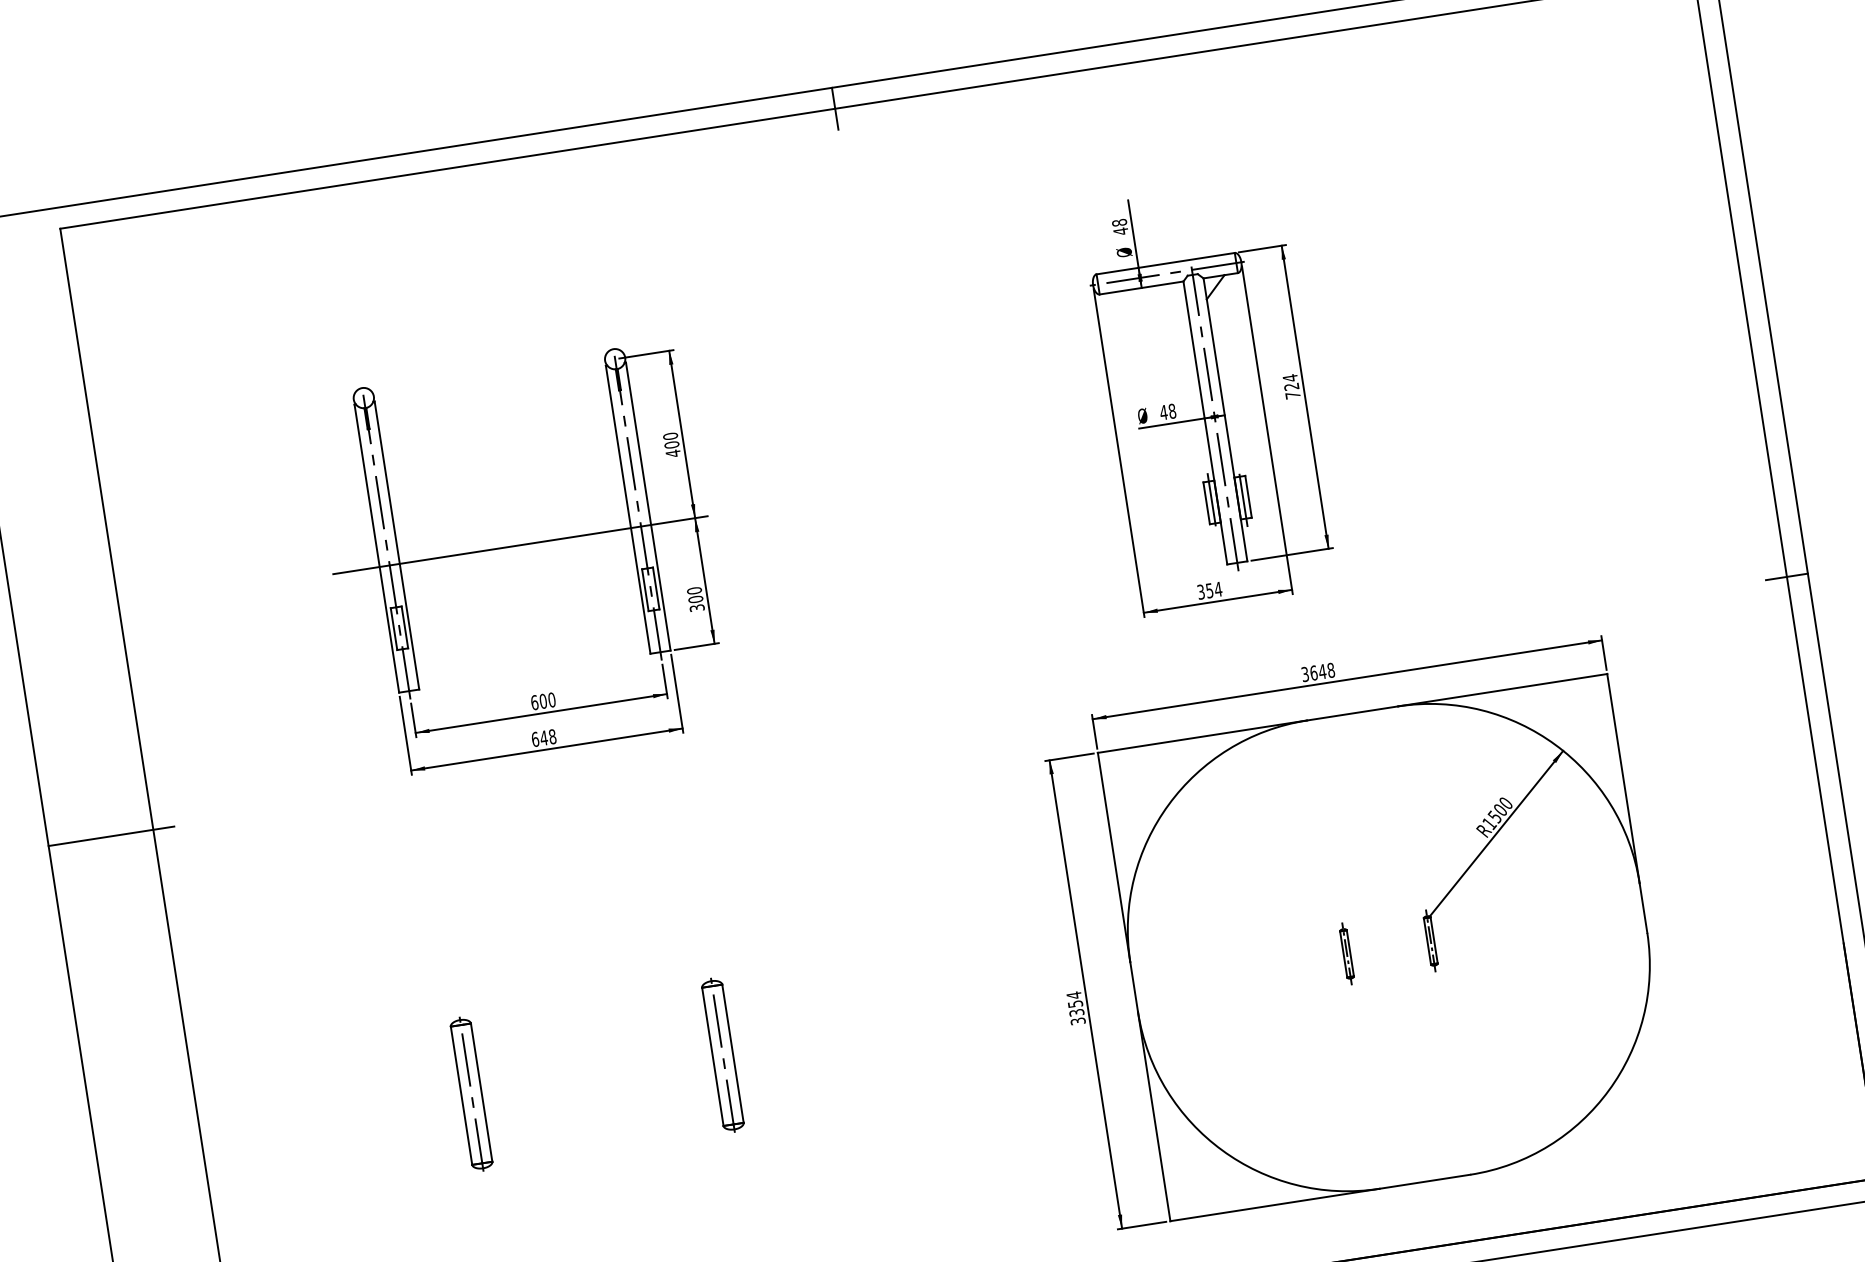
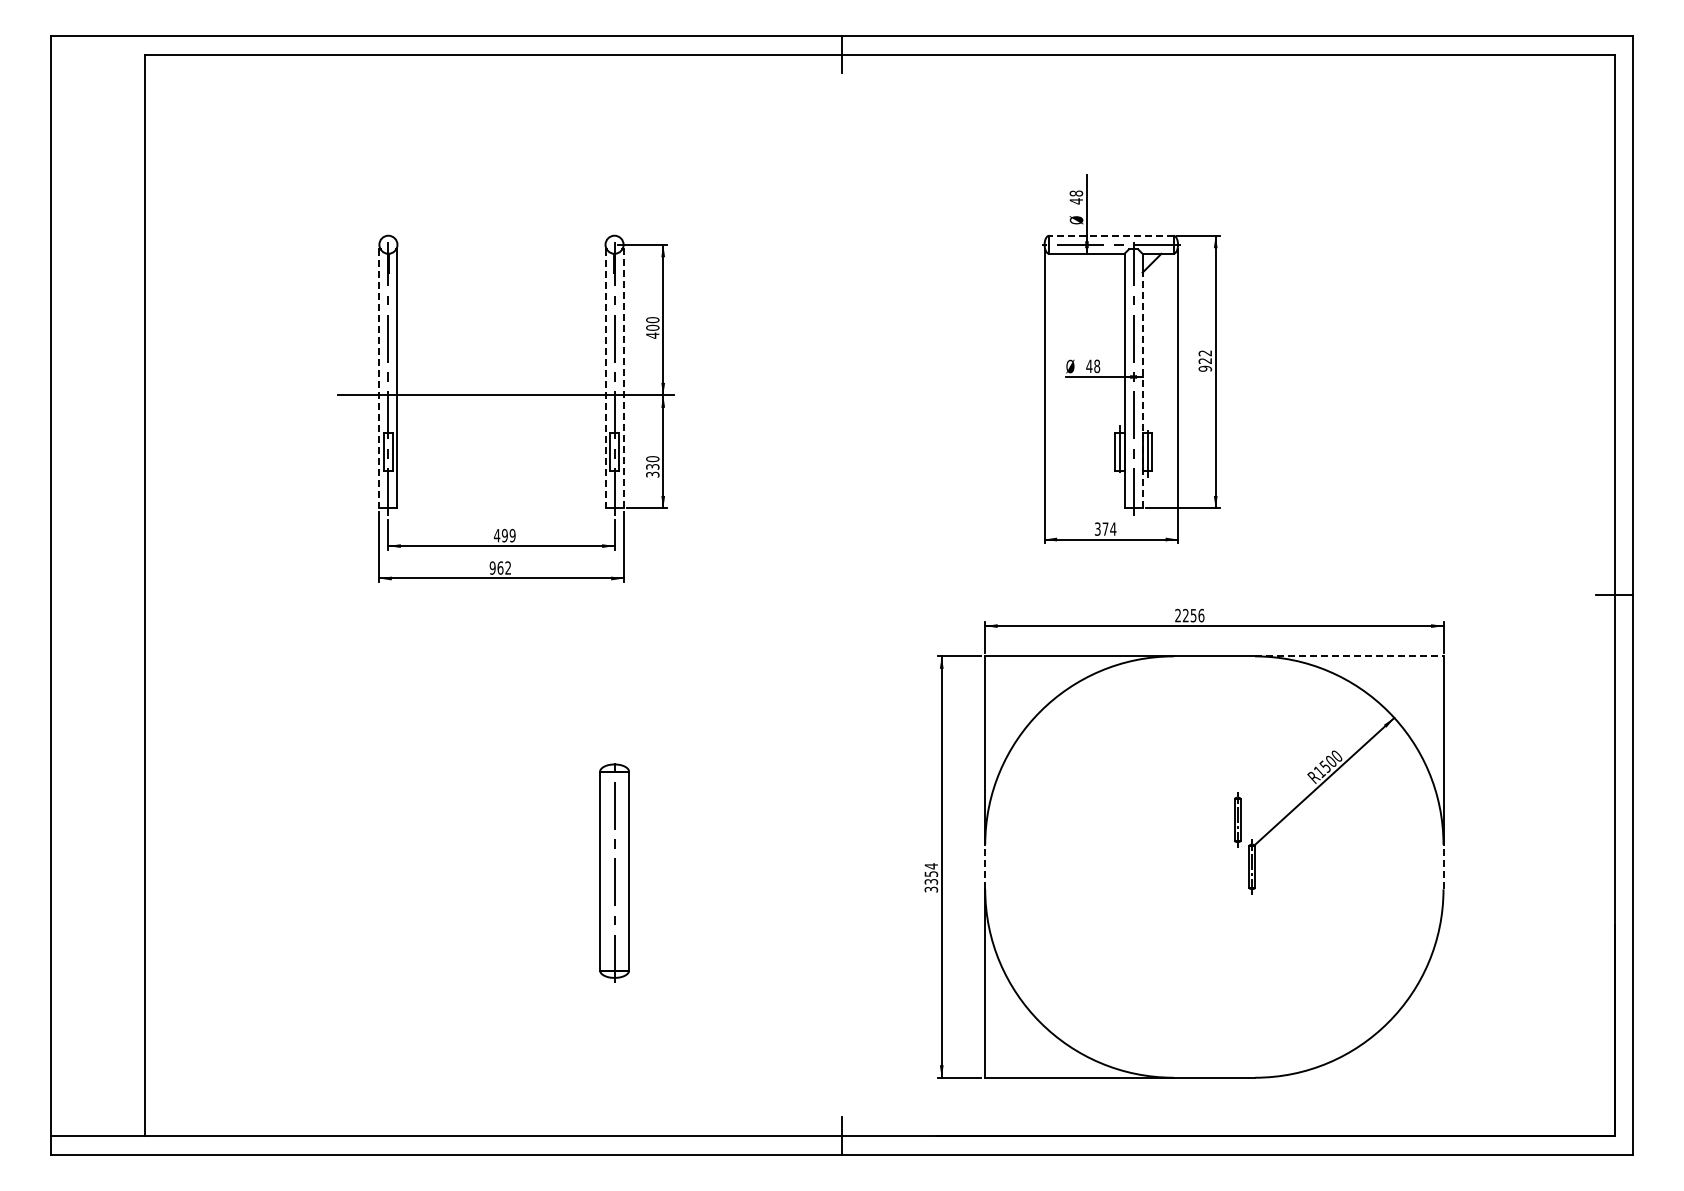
line: (1164, 263) -> (1110, 235), solid -> dashed
text: (1291, 386) -> (1205, 360), 724 -> 922
line: (1226, 430) -> (1142, 390), solid -> dashed
line: (648, 506) -> (623, 378), solid -> dashed
line: (628, 509) -> (605, 378), solid -> dashed
line: (376, 548) -> (379, 378), solid -> dashed
text: (1209, 590) -> (1105, 528), 354 -> 374
text: (695, 599) -> (652, 466), 300 -> 330
text: (1317, 672) -> (1189, 615), 3648 -> 2256
line: (1502, 690) -> (1349, 656), solid -> dashed
text: (542, 701) -> (504, 535), 600 -> 499
text: (543, 737) -> (500, 567), 648 -> 962
line: (110, 836) -> (106, 595), removed
line: (1643, 907) -> (1443, 866), solid -> dashed
part: (1346, 953) -> (1237, 819), moved
line: (1134, 986) -> (985, 866), solid -> dashed
part: (722, 1054) -> (614, 870), size x1.6
part: (471, 1093) -> (388, 870), removed

